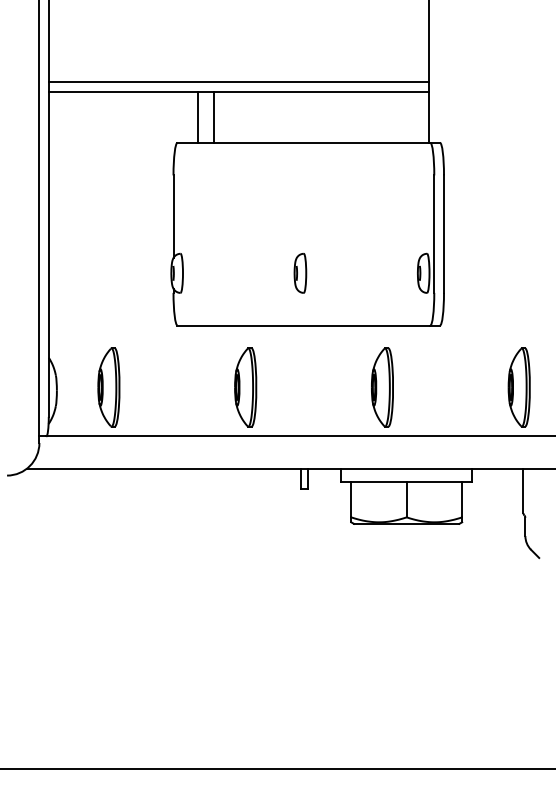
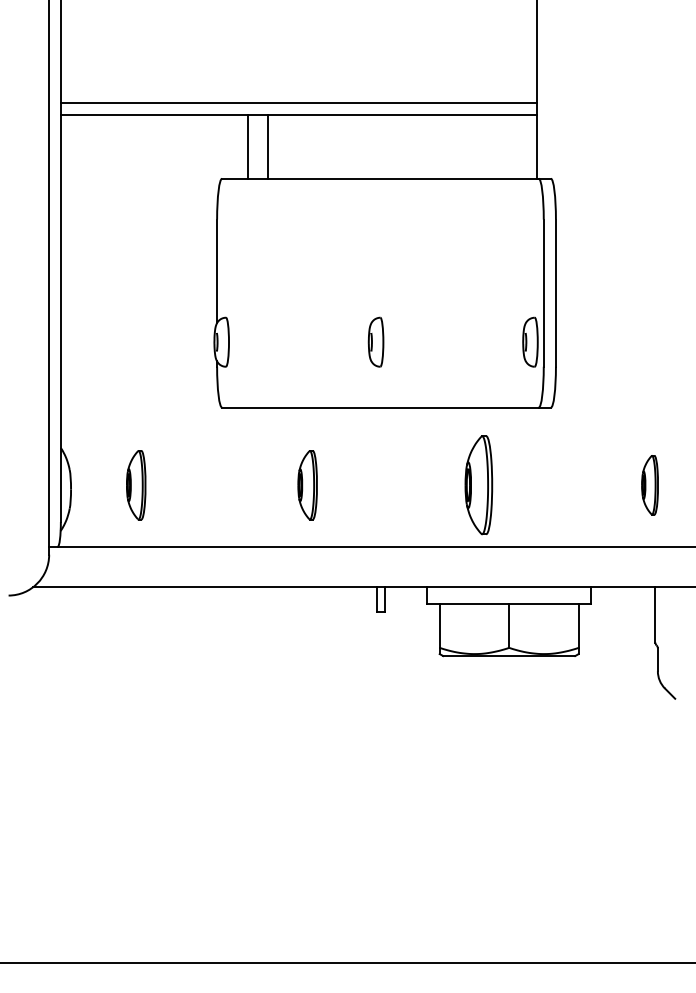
part: (108, 387) -> (135, 485), size x0.7
part: (245, 387) -> (307, 485), size x0.7
part: (518, 387) -> (649, 485), size x0.6

